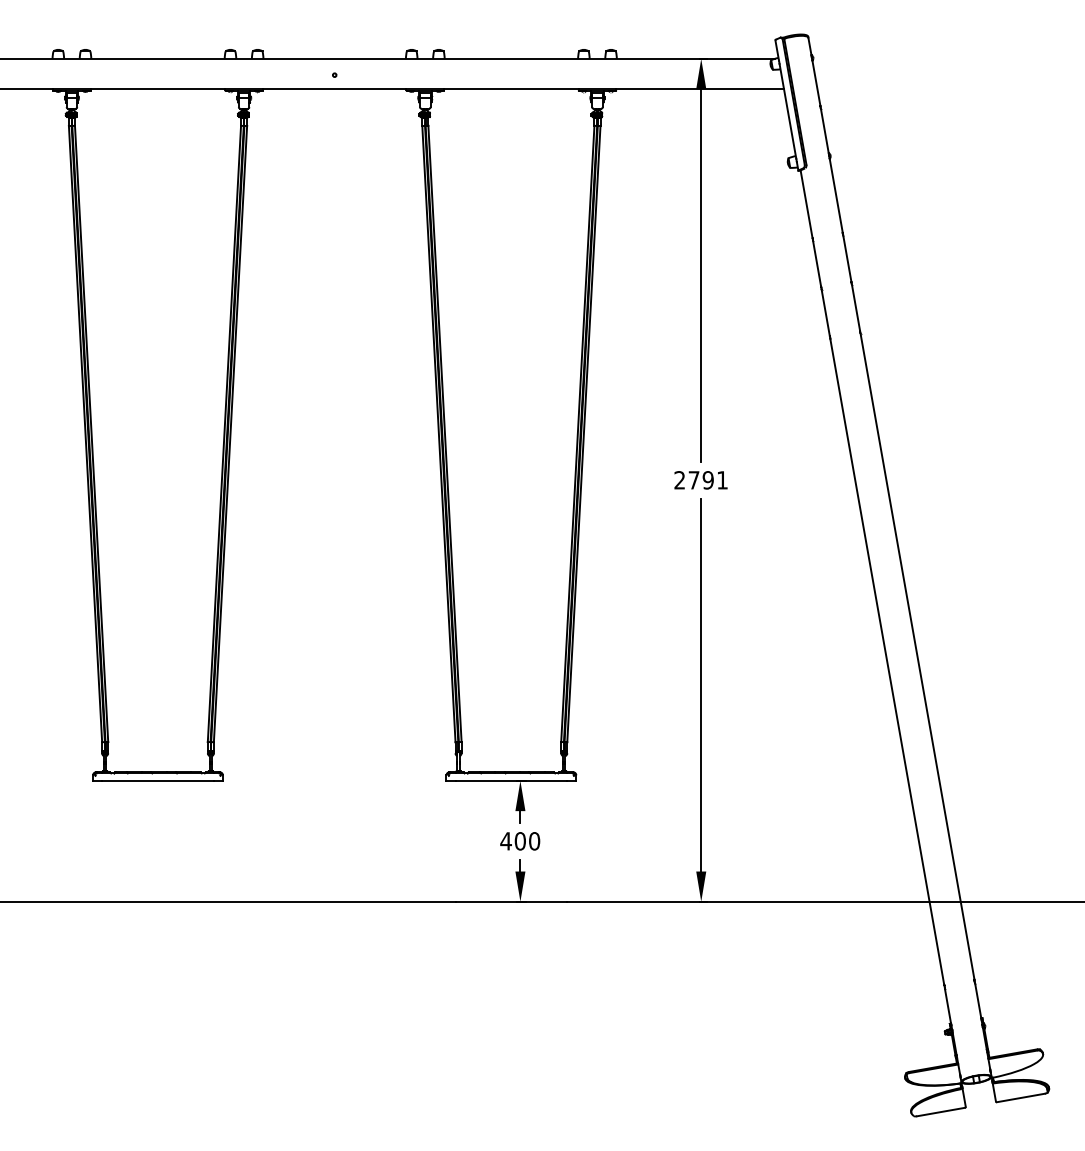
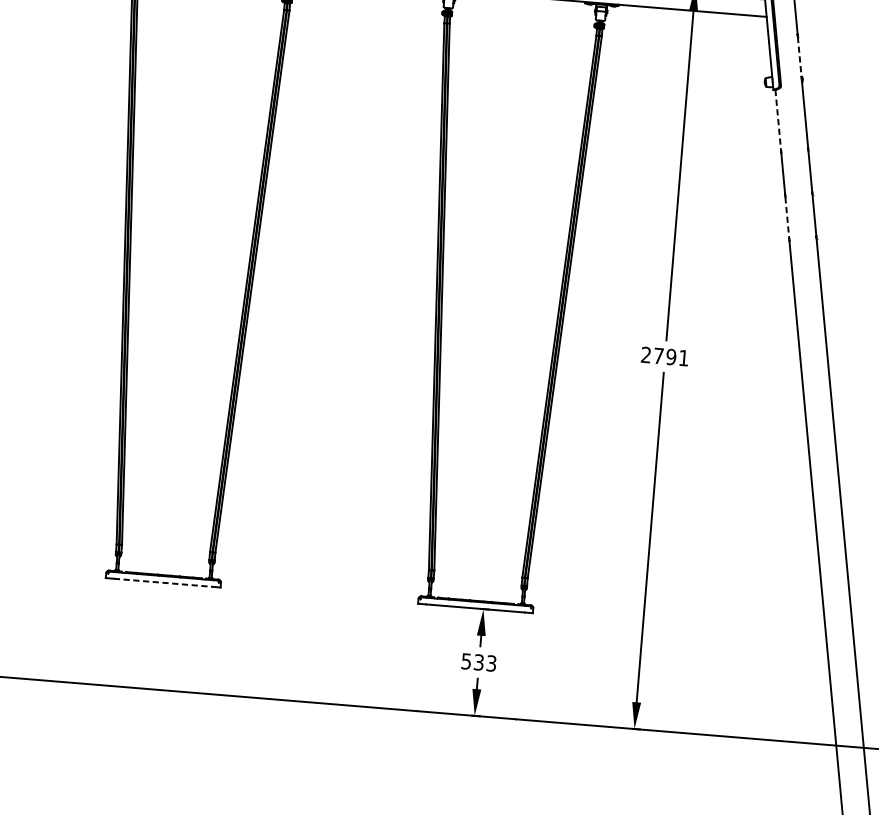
line: (824, 131) -> (799, 57), solid -> dashed
line: (806, 204) -> (778, 120), solid -> dashed
line: (825, 313) -> (787, 218), solid -> dashed
line: (158, 780) -> (163, 582), solid -> dashed
text: (520, 841) -> (479, 662), 400 -> 533

